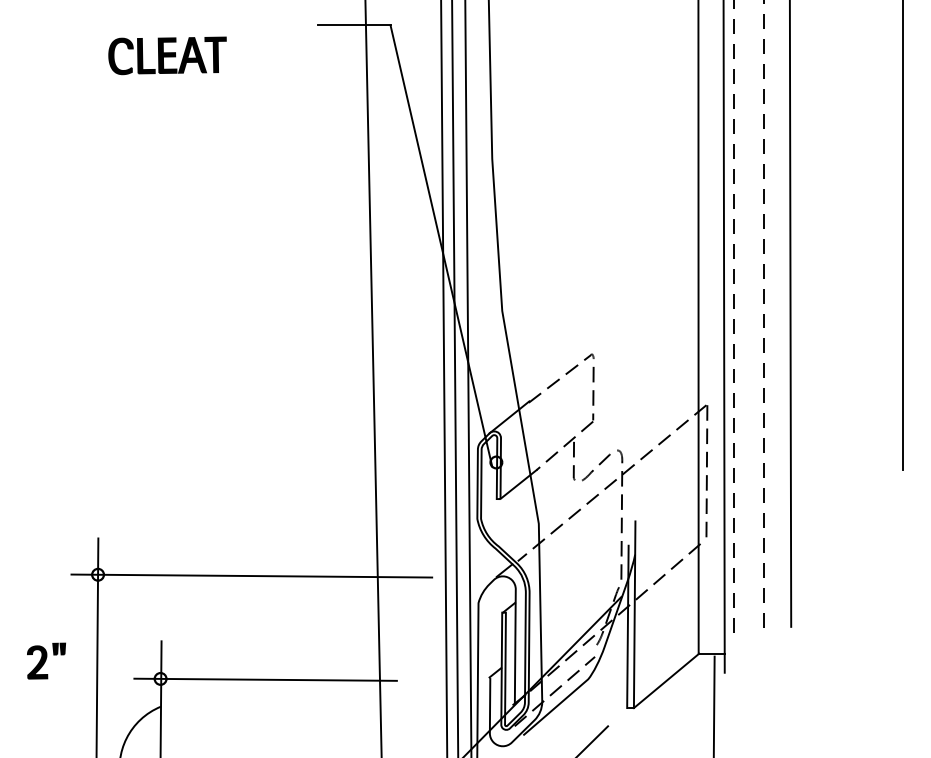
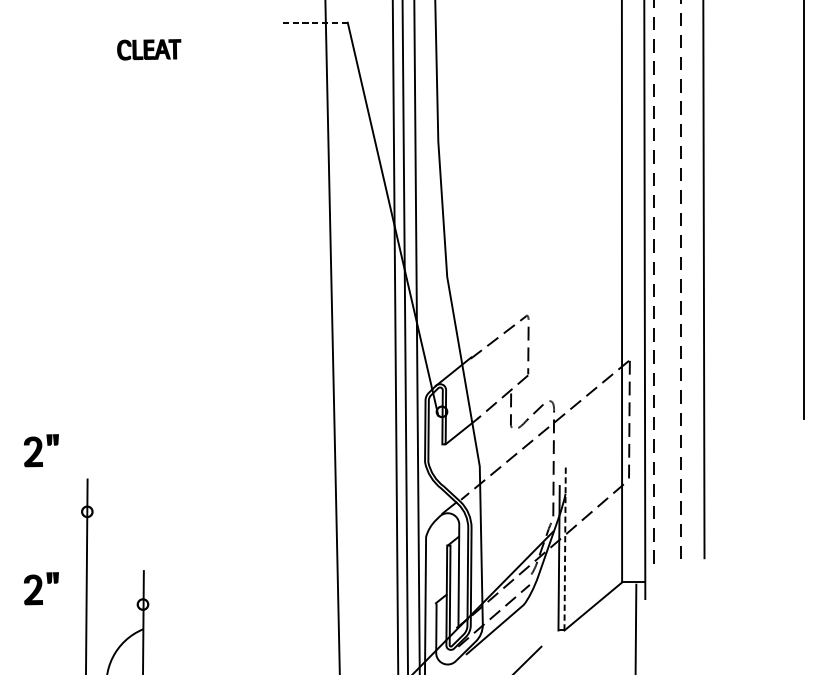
line: (353, 25) -> (314, 22), solid -> dashed
part: (167, 55) -> (149, 49), size x0.6
part: (46, 505) -> (41, 450), added
line: (251, 575) -> (223, 512), removed
line: (634, 614) -> (564, 547), solid -> dashed
line: (265, 679) -> (236, 605), removed

